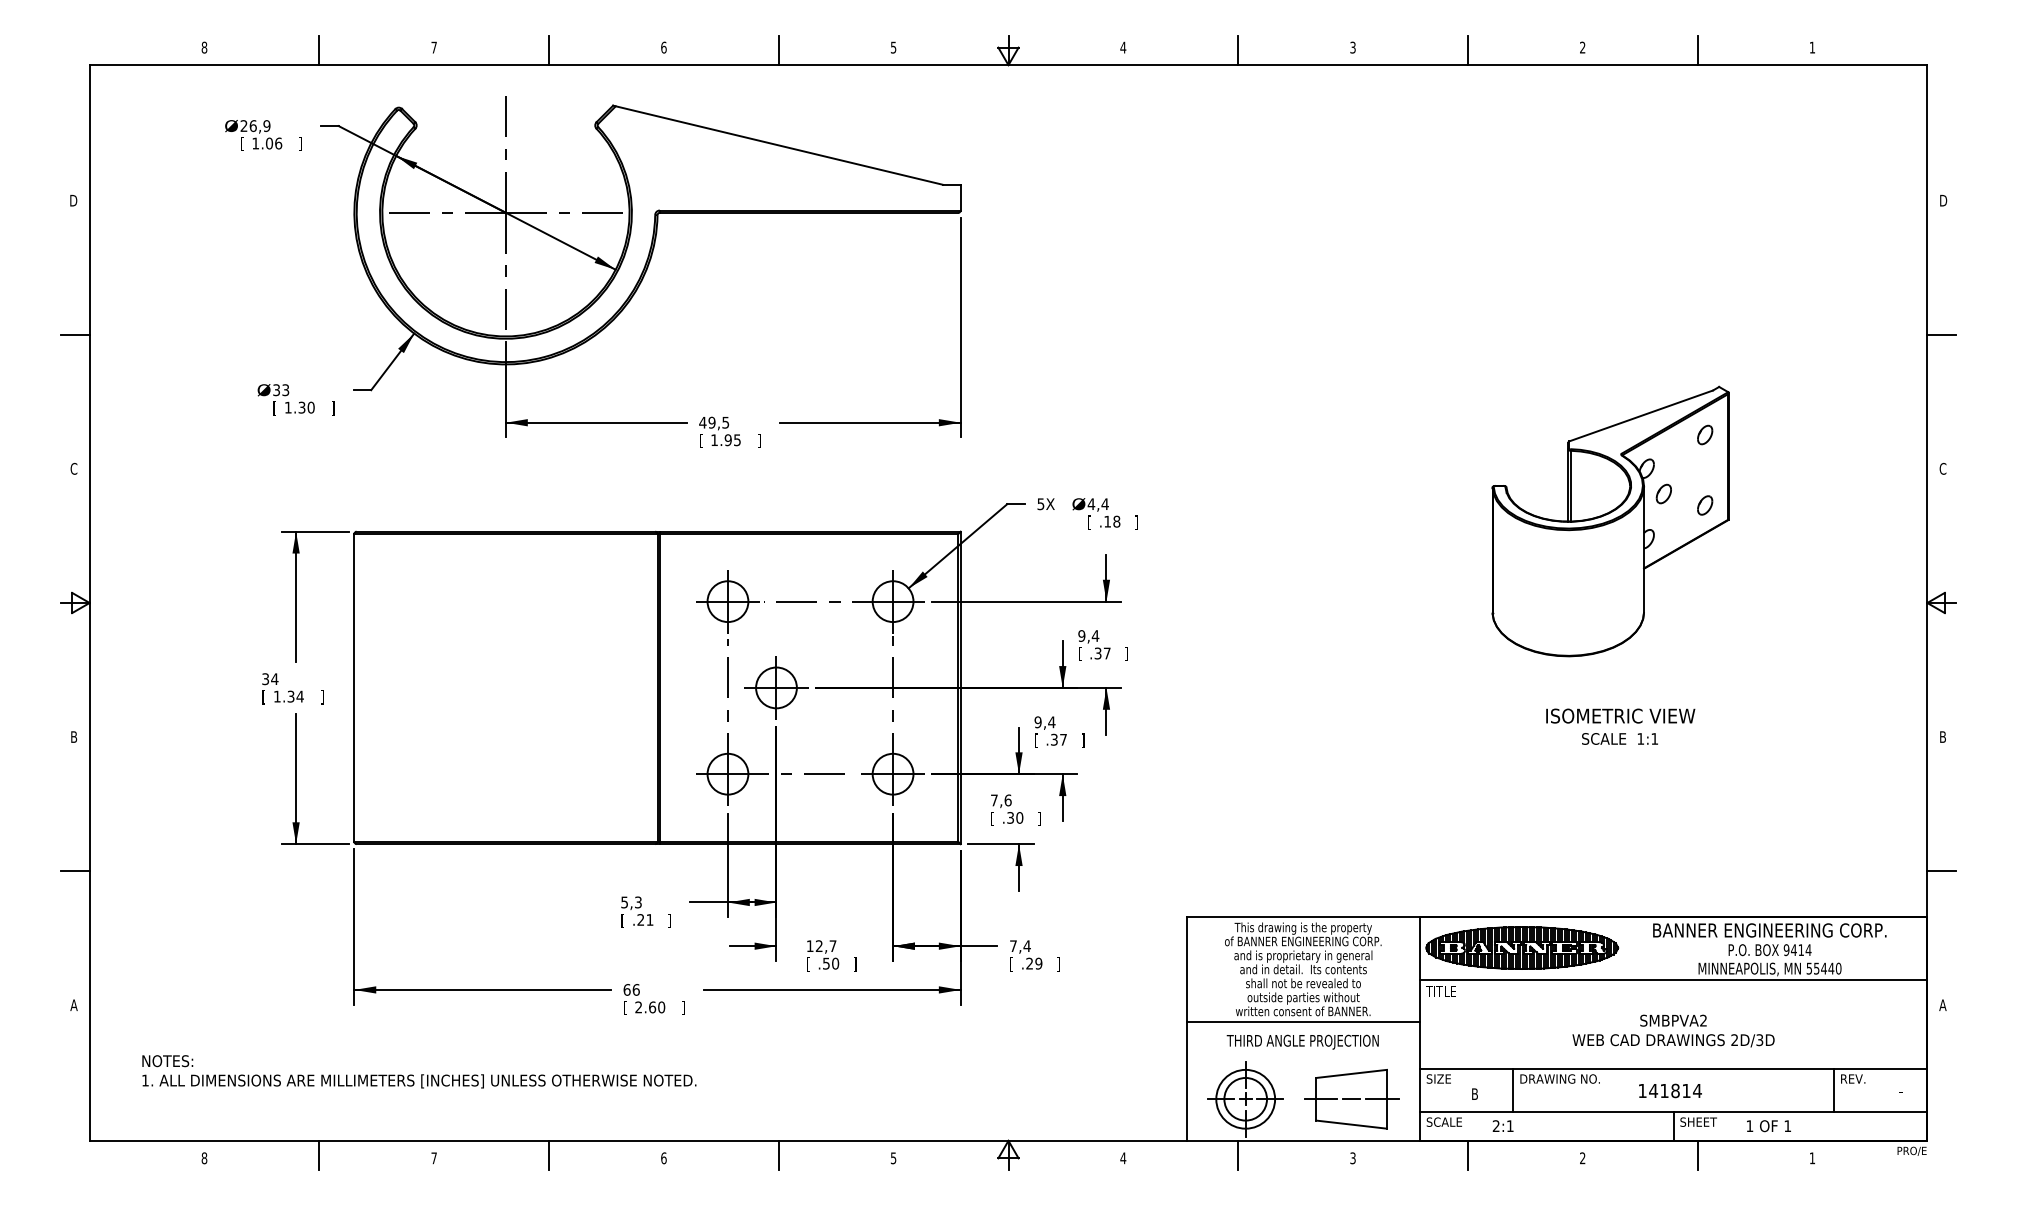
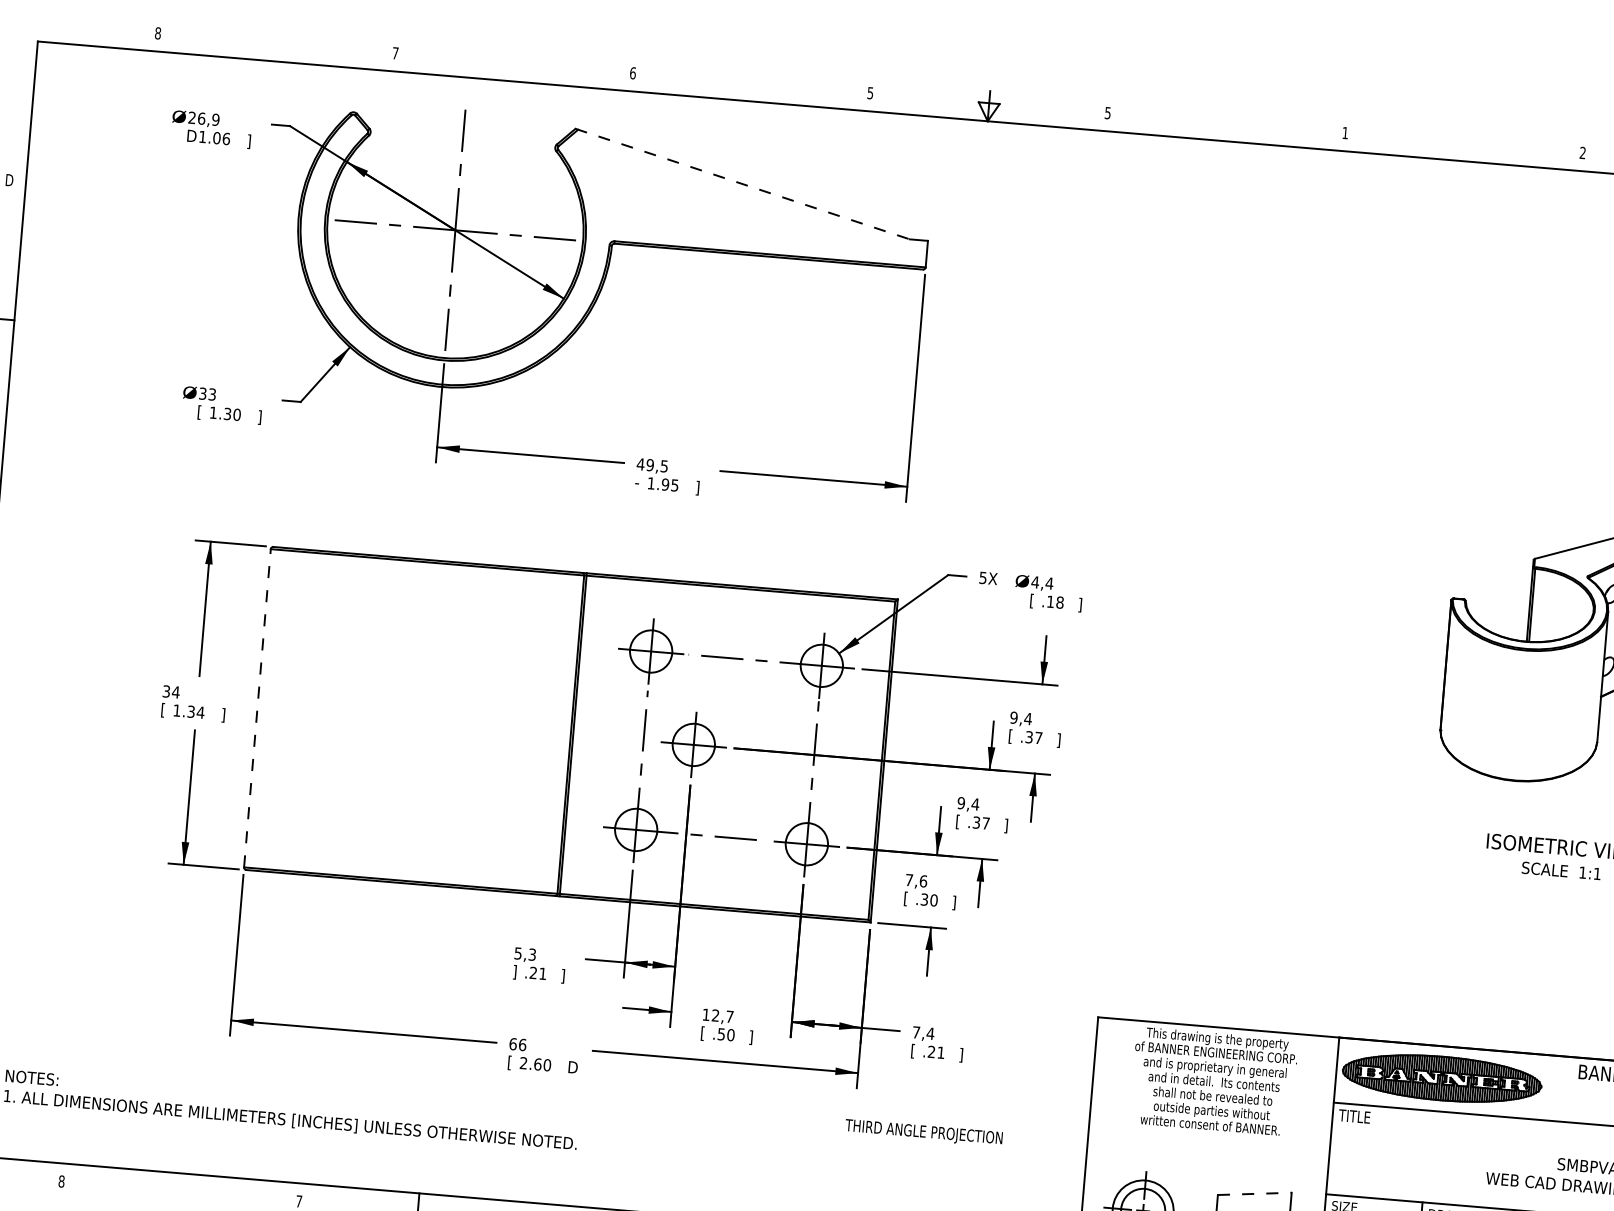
text: (1123, 47) -> (1108, 113), 4 -> 5
text: (1352, 47) -> (1344, 132), 3 -> 1
line: (319, 50) -> (276, 46), removed
line: (549, 50) -> (514, 66), removed
line: (778, 50) -> (751, 86), removed
line: (1238, 50) -> (1226, 126), removed
line: (1467, 50) -> (1463, 145), removed
text: (245, 143) -> (192, 136), [ -> D
line: (778, 145) -> (742, 184), solid -> dashed
text: (700, 440) -> (636, 482), [ -> -
line: (354, 687) -> (257, 707), solid -> dashed
text: (622, 920) -> (514, 971), [ -> ]
text: (1038, 963) -> (940, 1052), .29 -> .21
text: (686, 1007) -> (573, 1067), ] -> D
line: (1303, 1021) -> (1209, 1135), removed
text: (1302, 1041) -> (923, 1132), moved
line: (1351, 1073) -> (1254, 1193), solid -> dashed
line: (319, 1154) -> (180, 1187), removed

